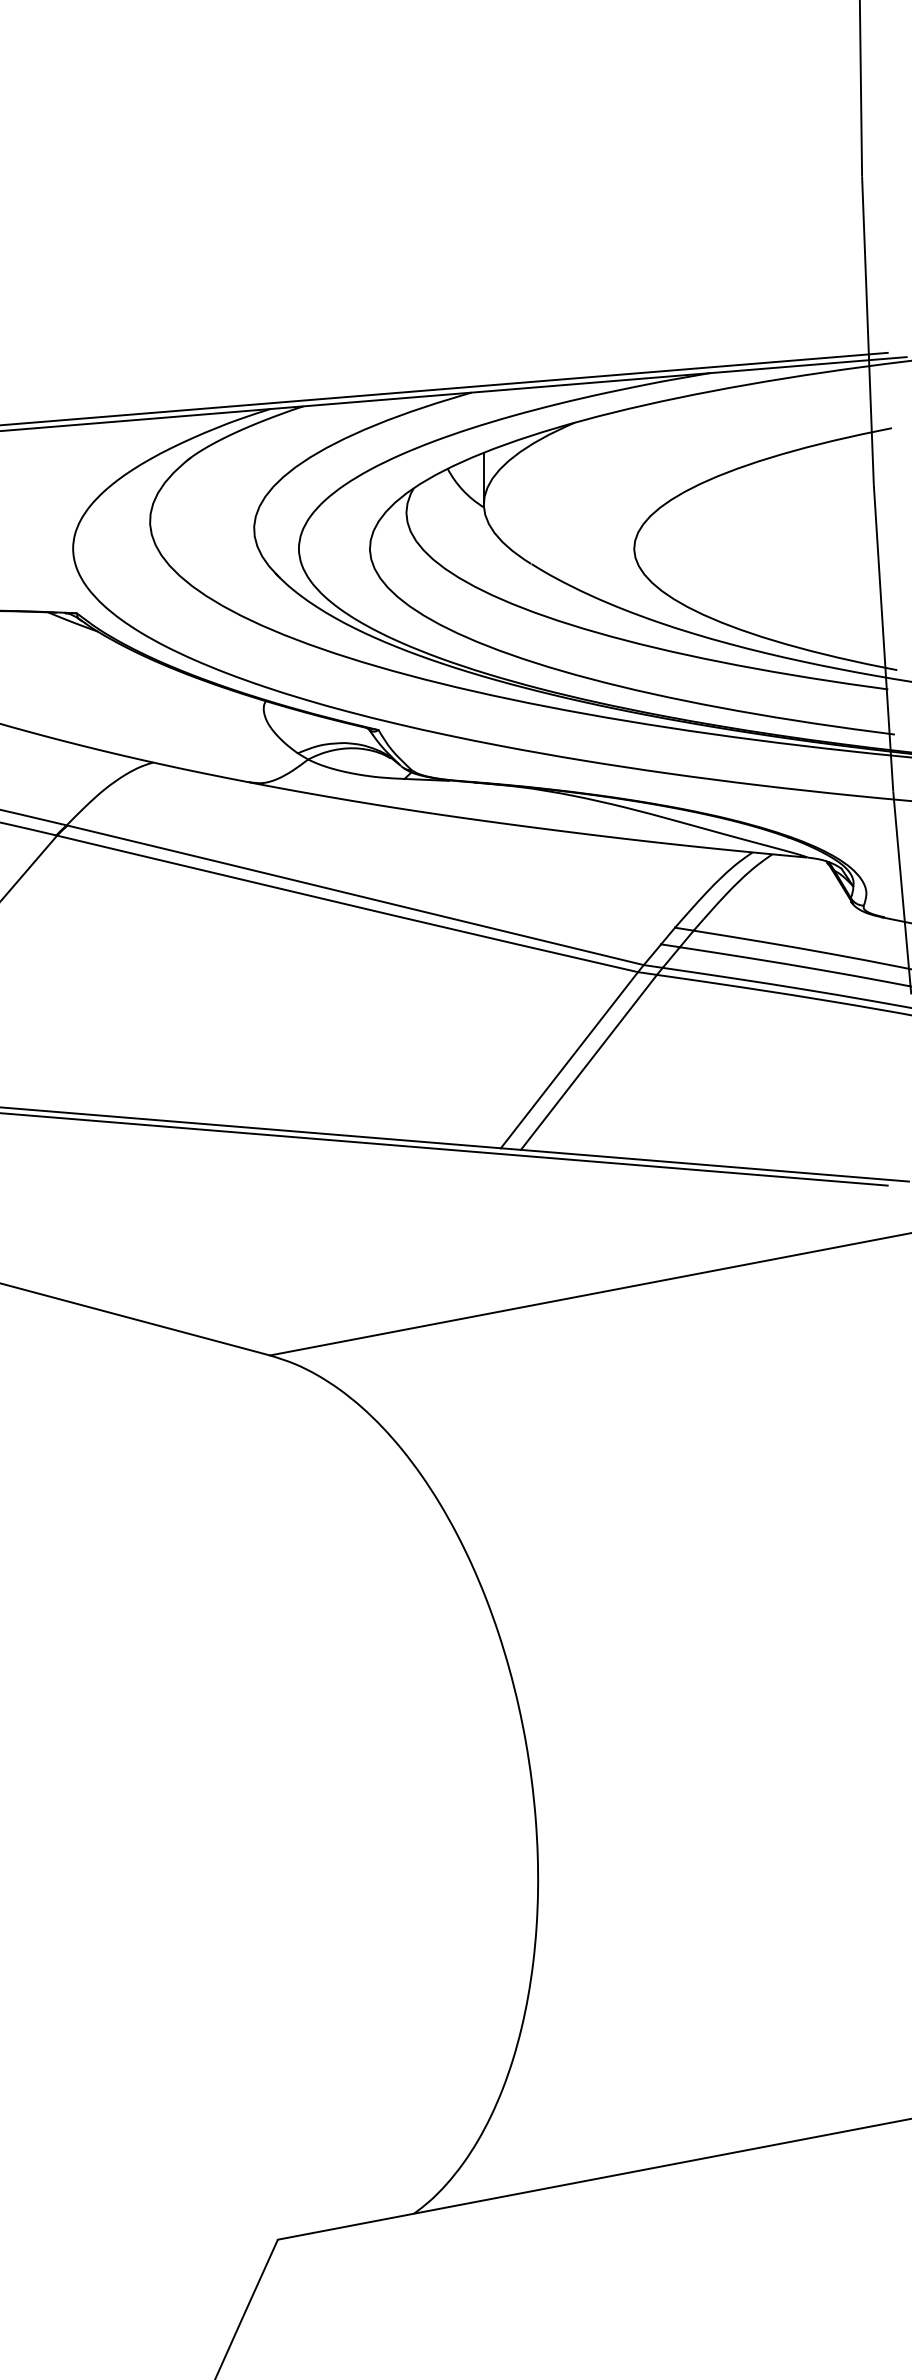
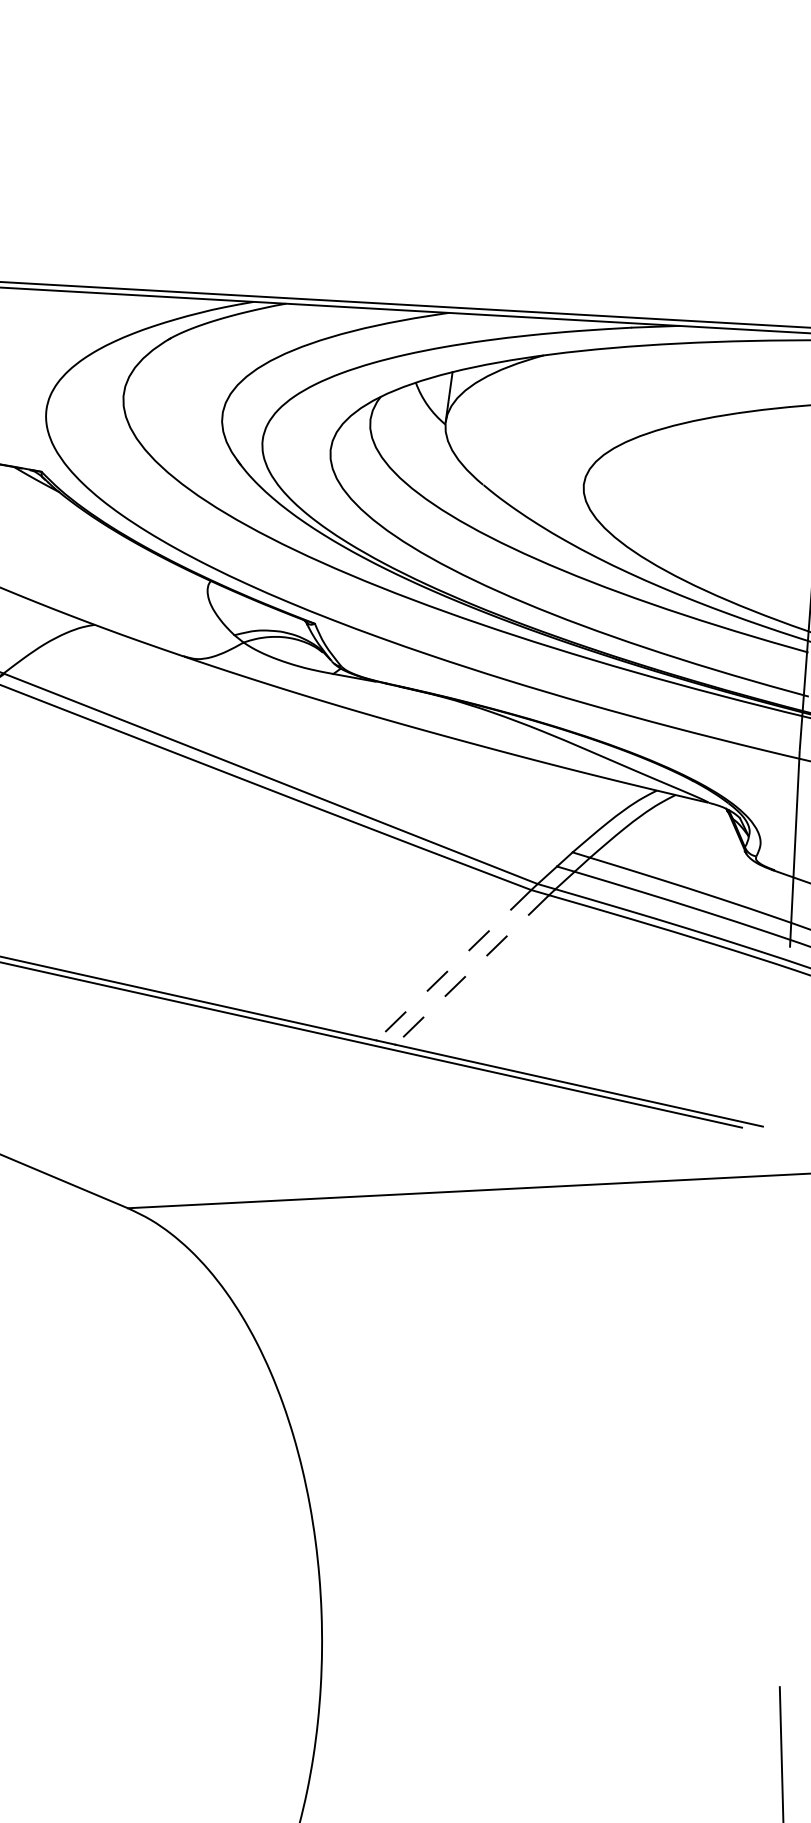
line: (569, 1060) -> (453, 965), solid -> dashed
line: (588, 1062) -> (471, 969), solid -> dashed

